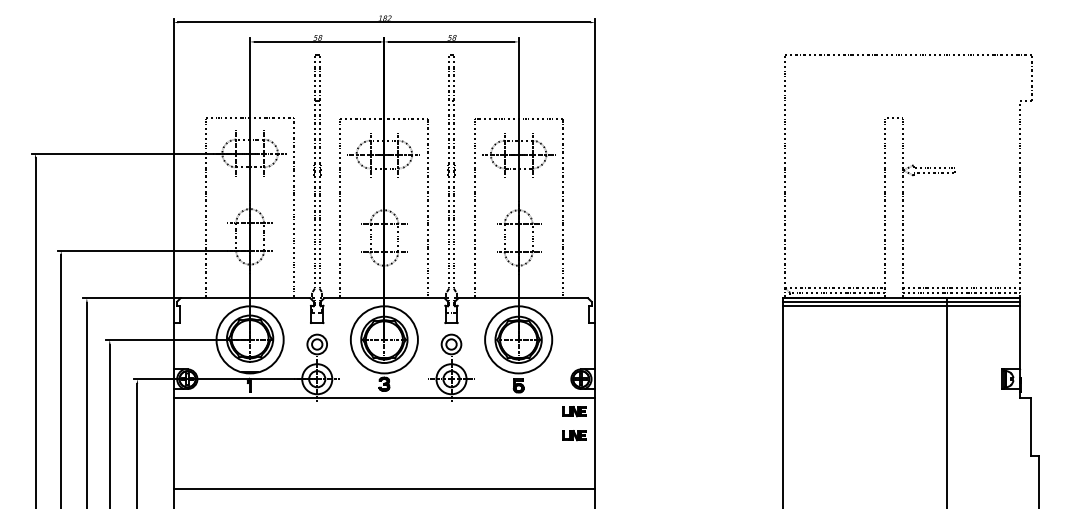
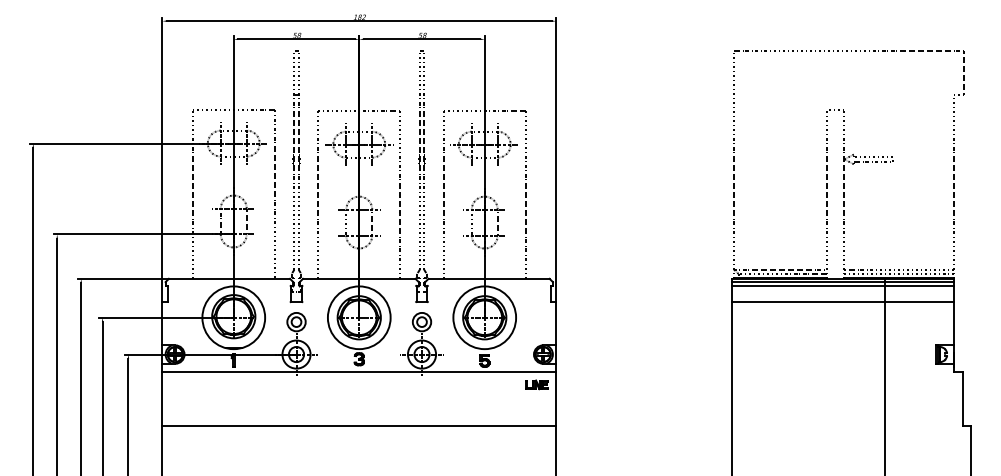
line: (901, 322) -> (842, 301), added
part: (574, 435) -> (536, 407), removed
line: (384, 488) -> (359, 425), moved

